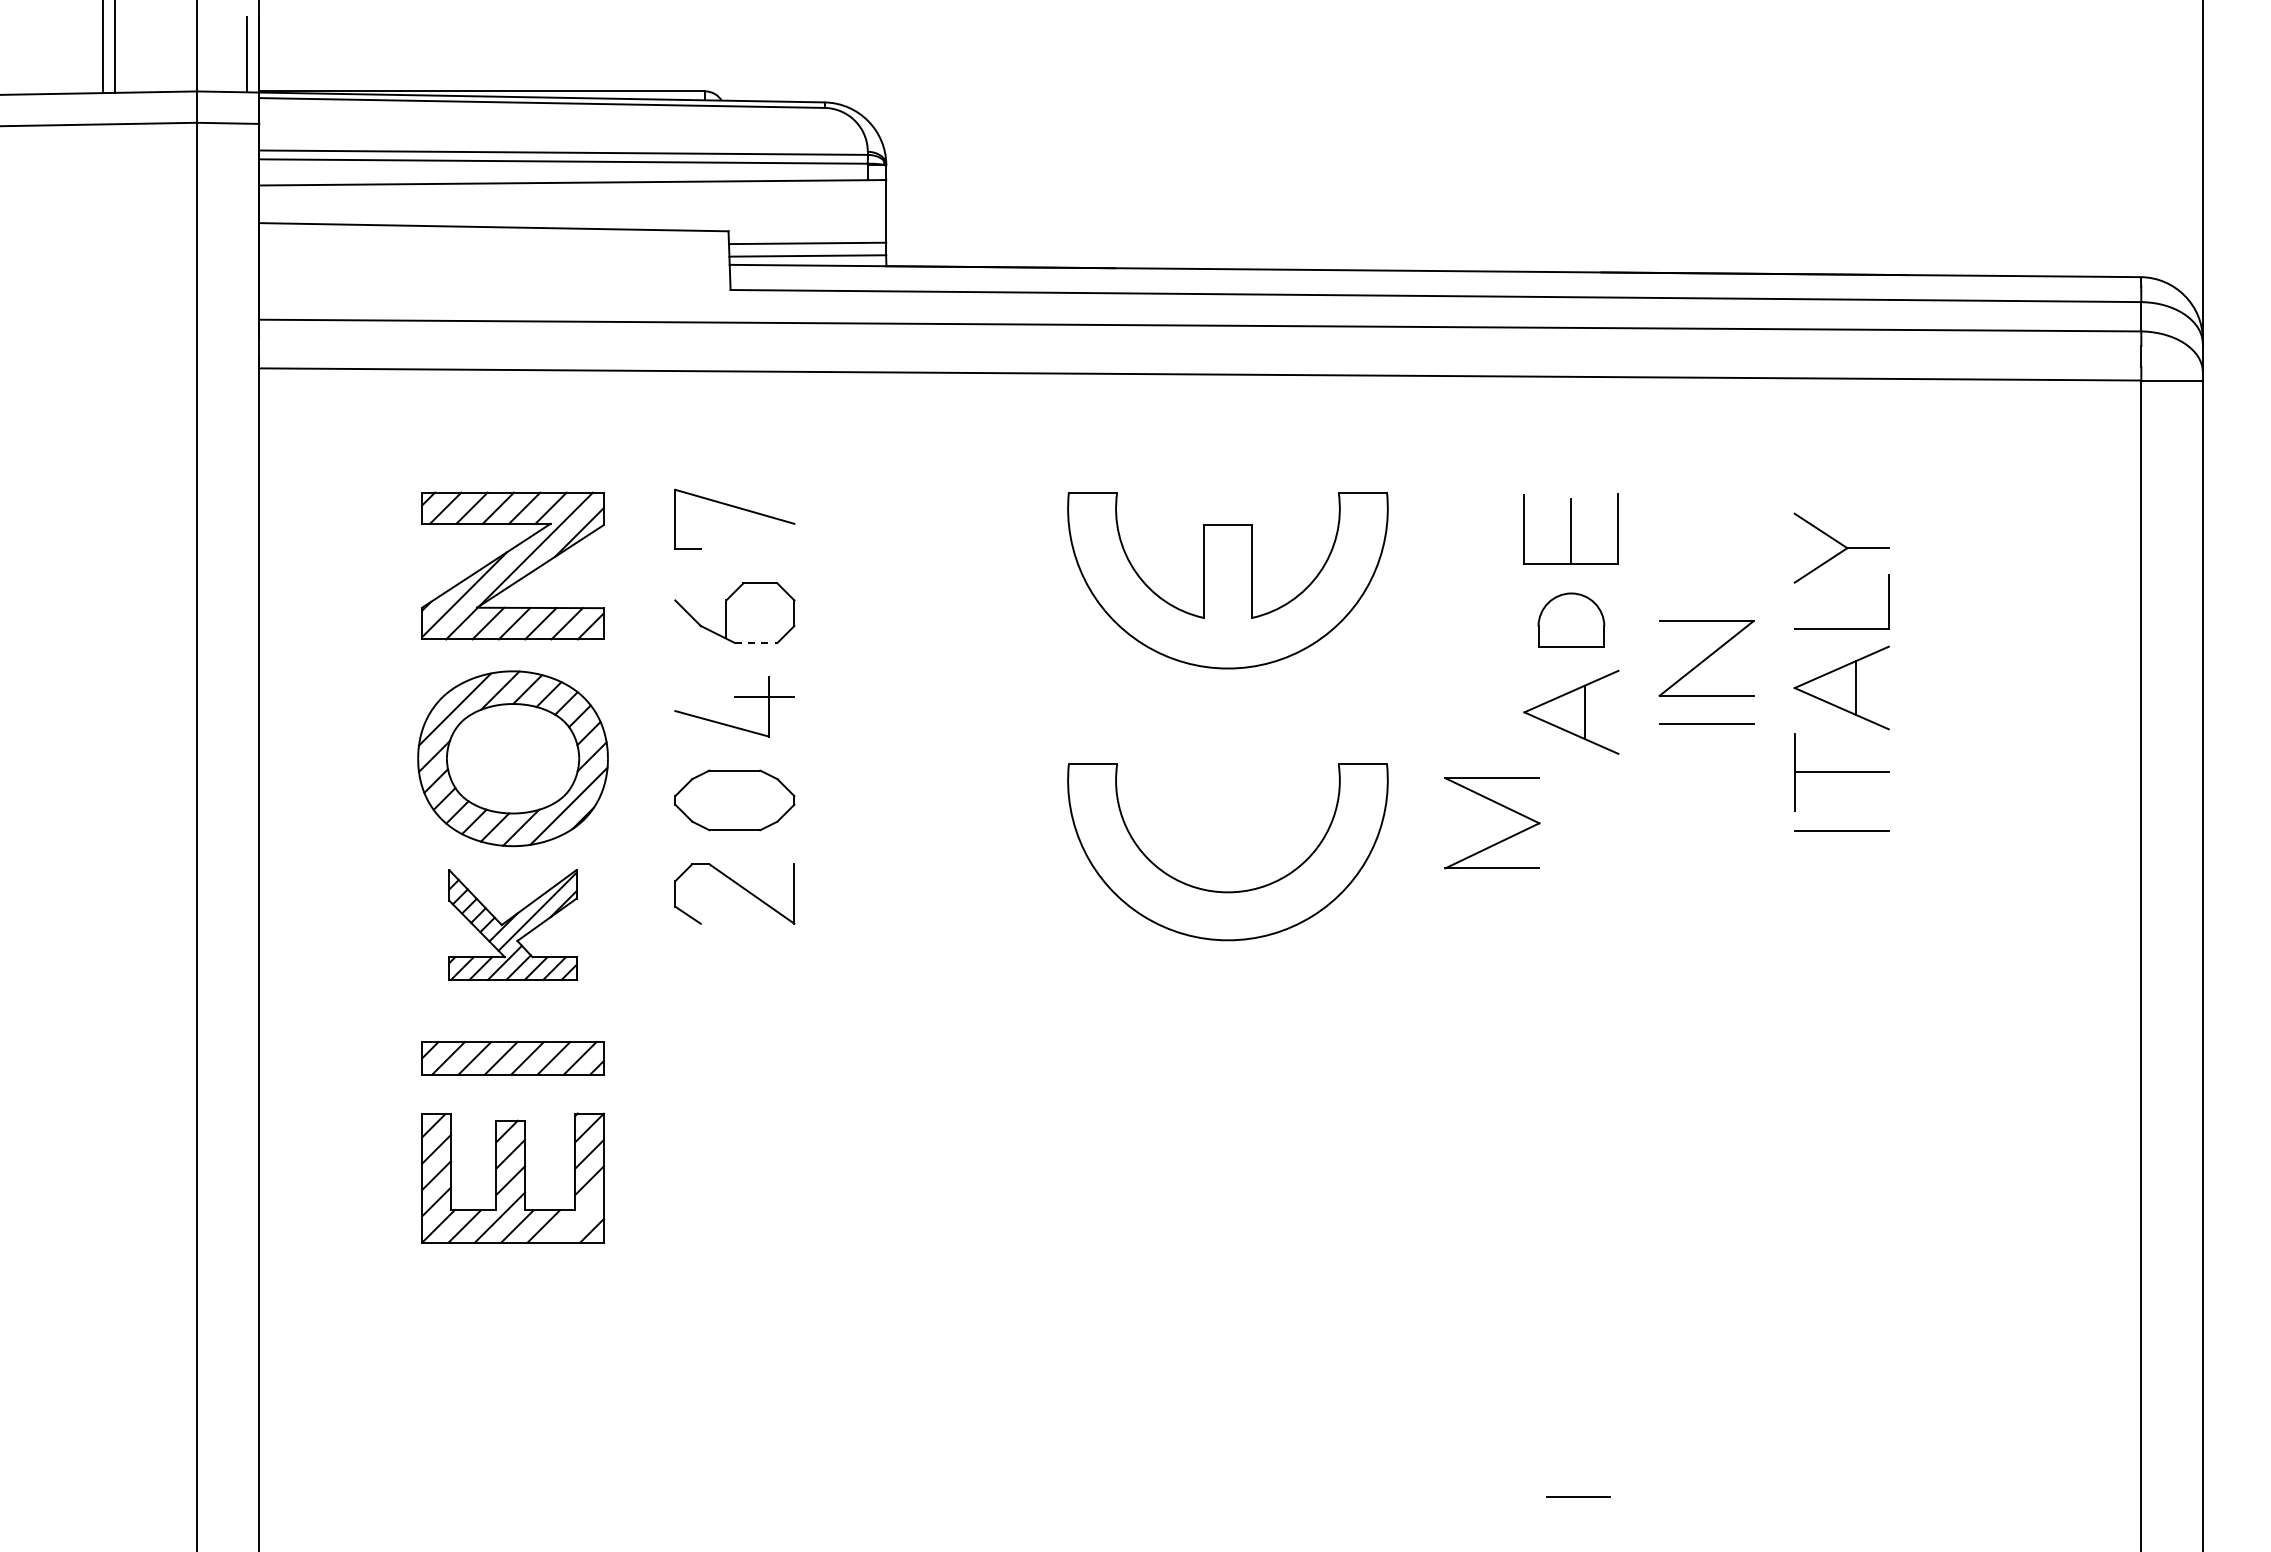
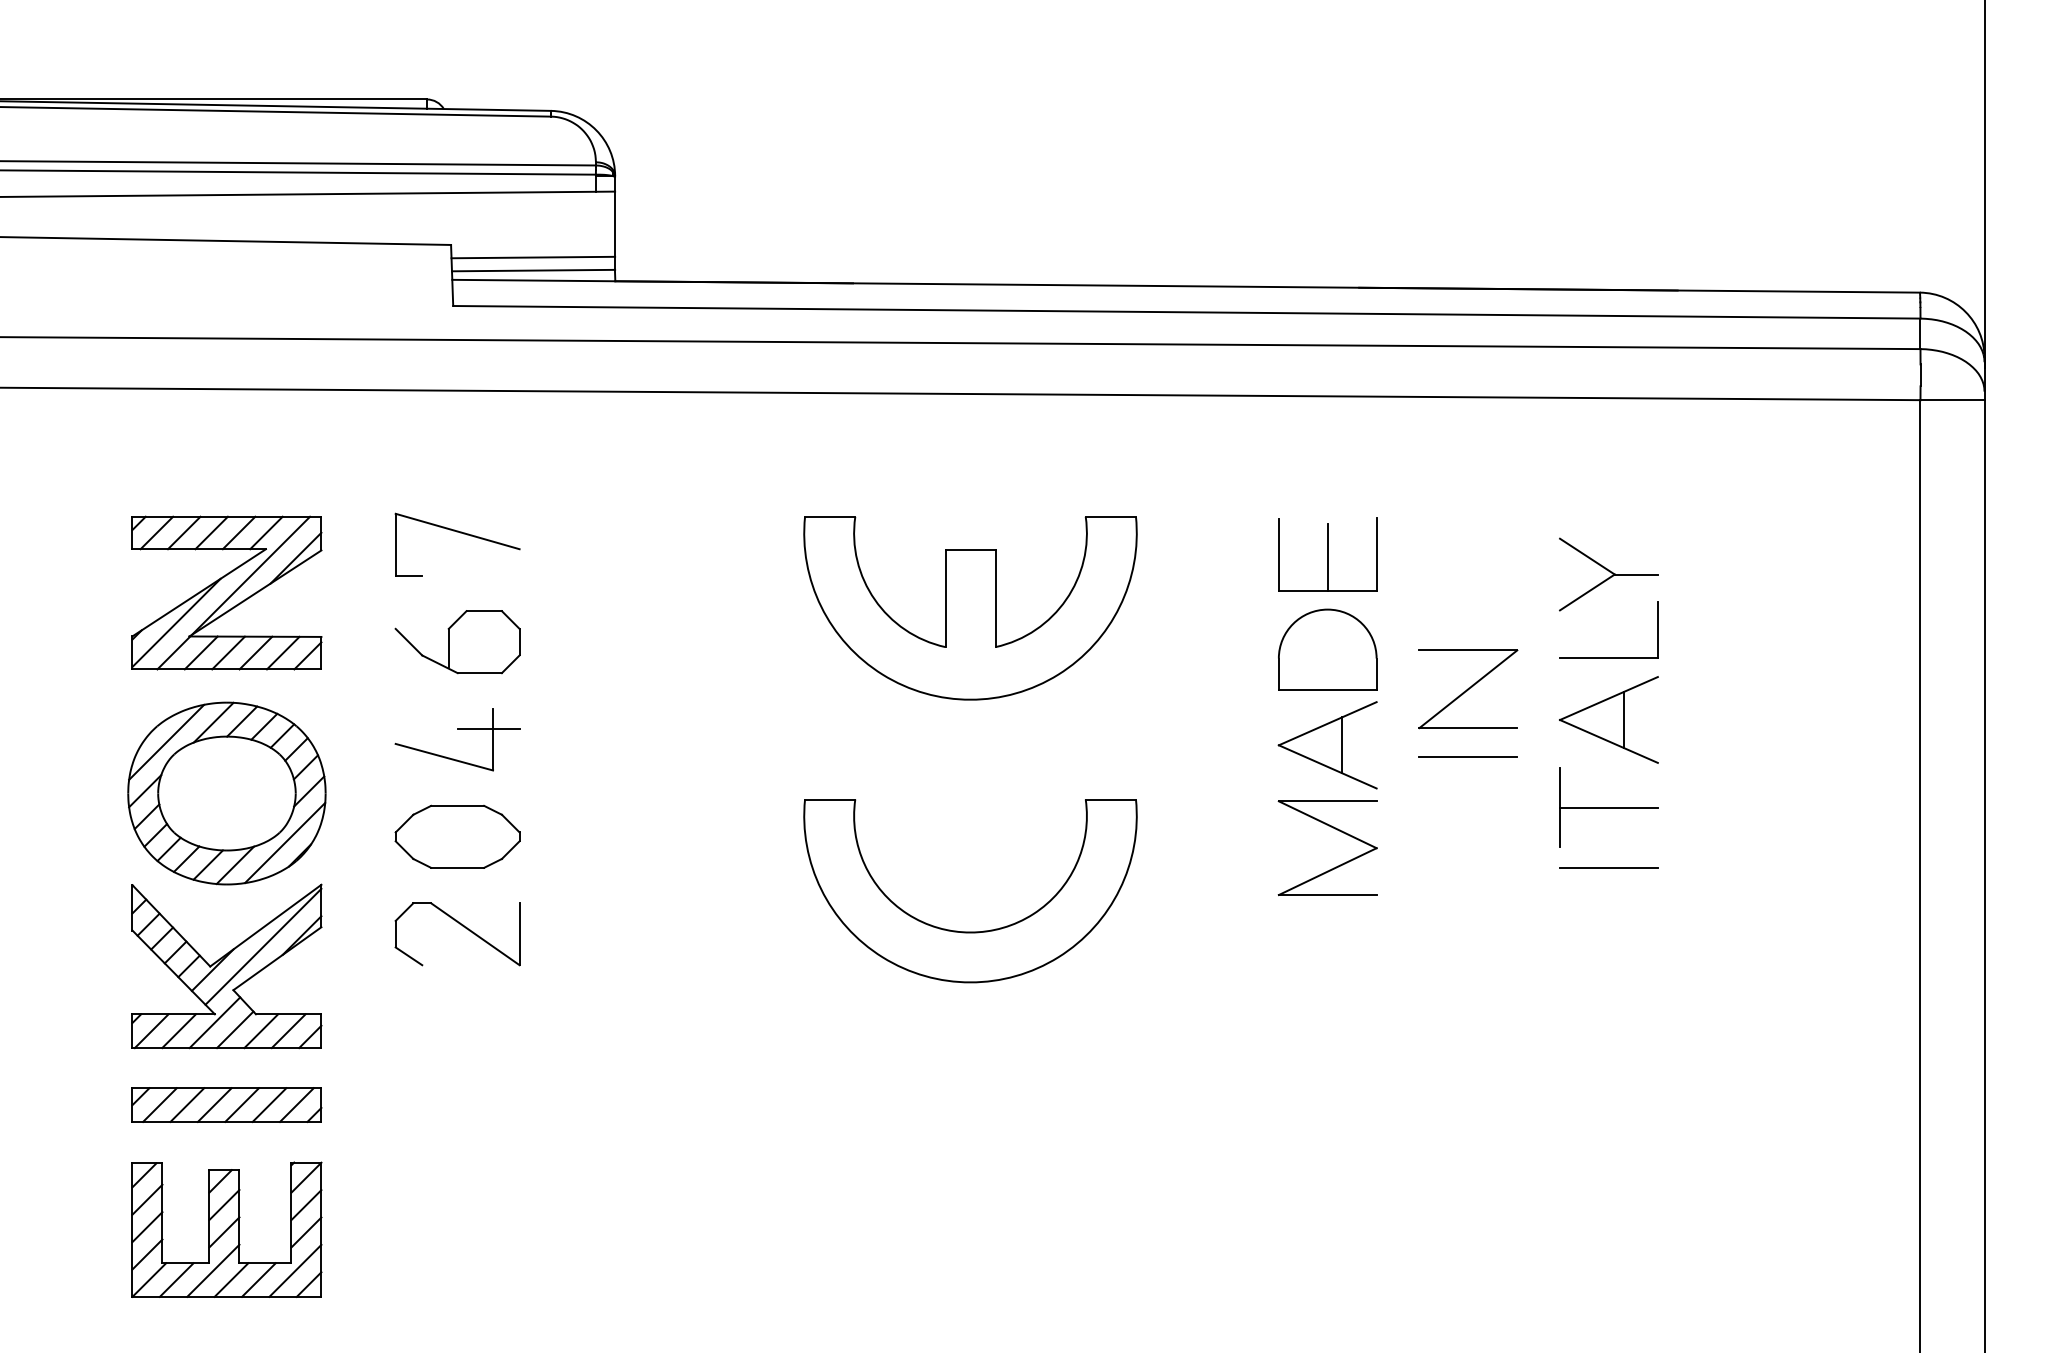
part: (1571, 620) -> (1327, 649), size x1.43
line: (756, 642) -> (480, 672), dashed -> solid
part: (1500, 840) -> (1336, 866), moved
part: (512, 924) -> (226, 965), size x1.43
line: (578, 1217) -> (295, 1270), added

